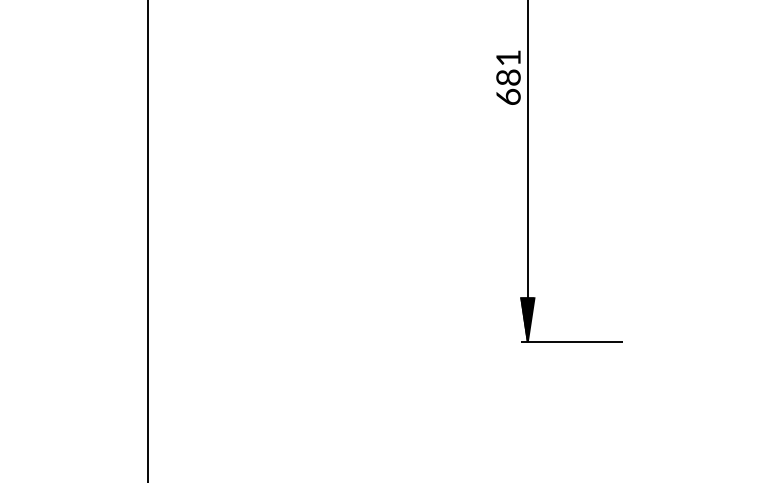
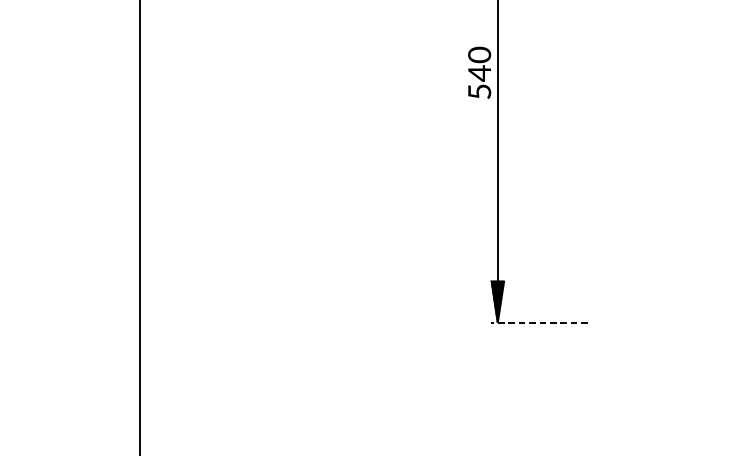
text: (508, 76) -> (479, 72), 681 -> 540
line: (571, 342) -> (539, 323), solid -> dashed

